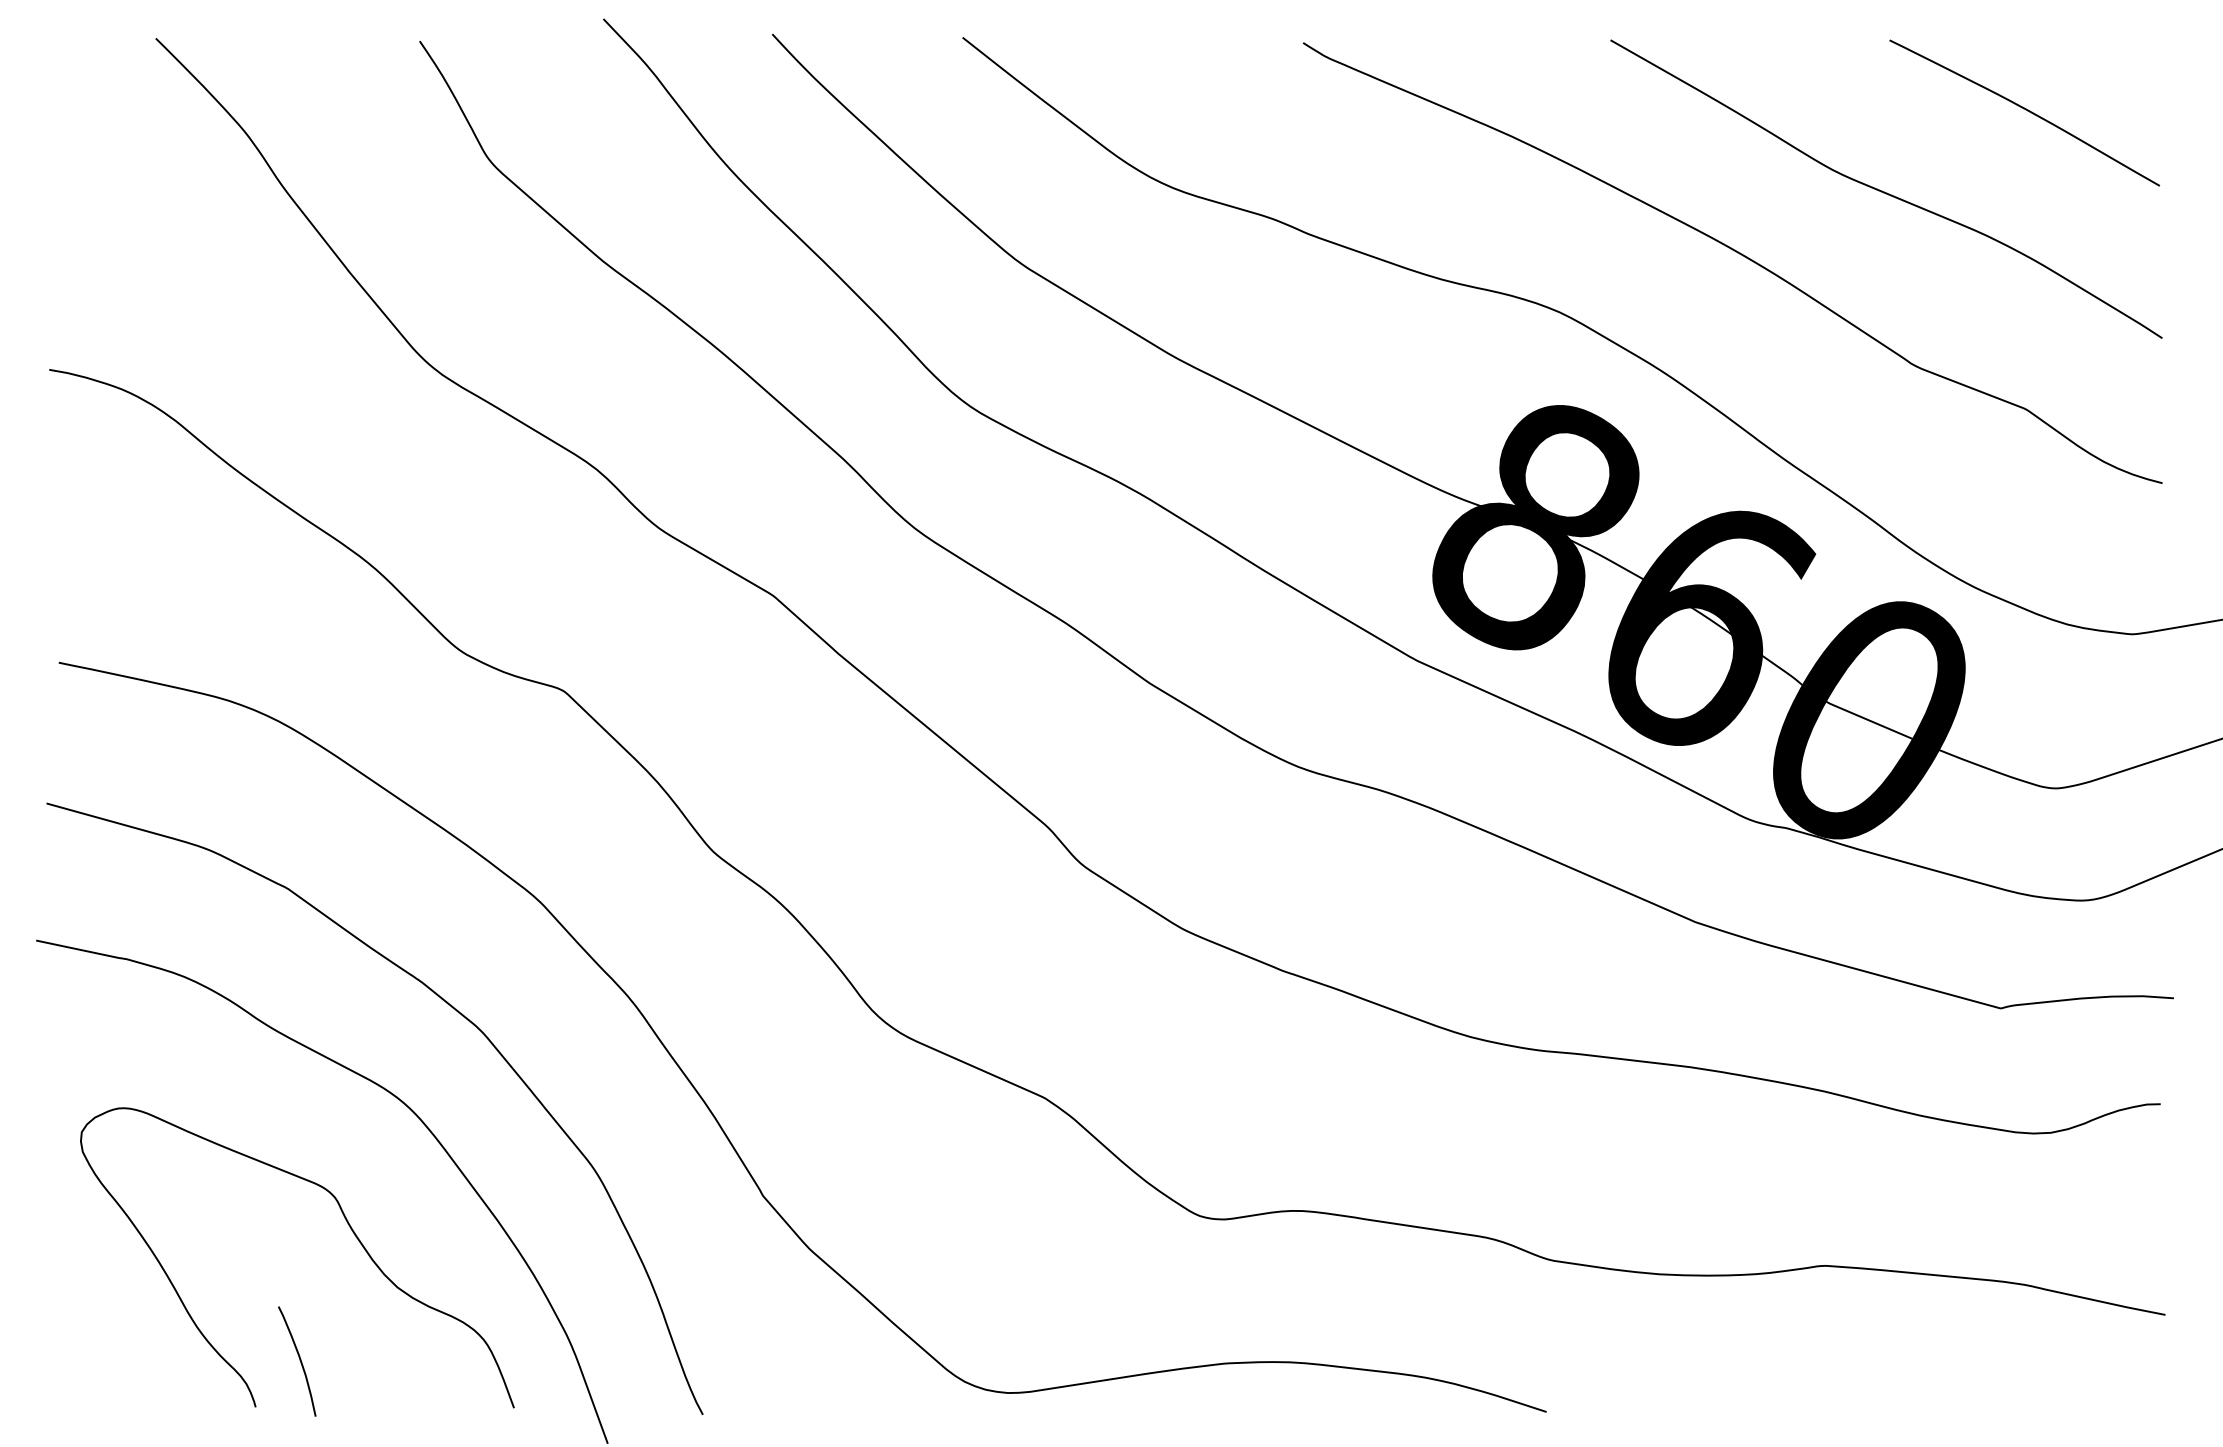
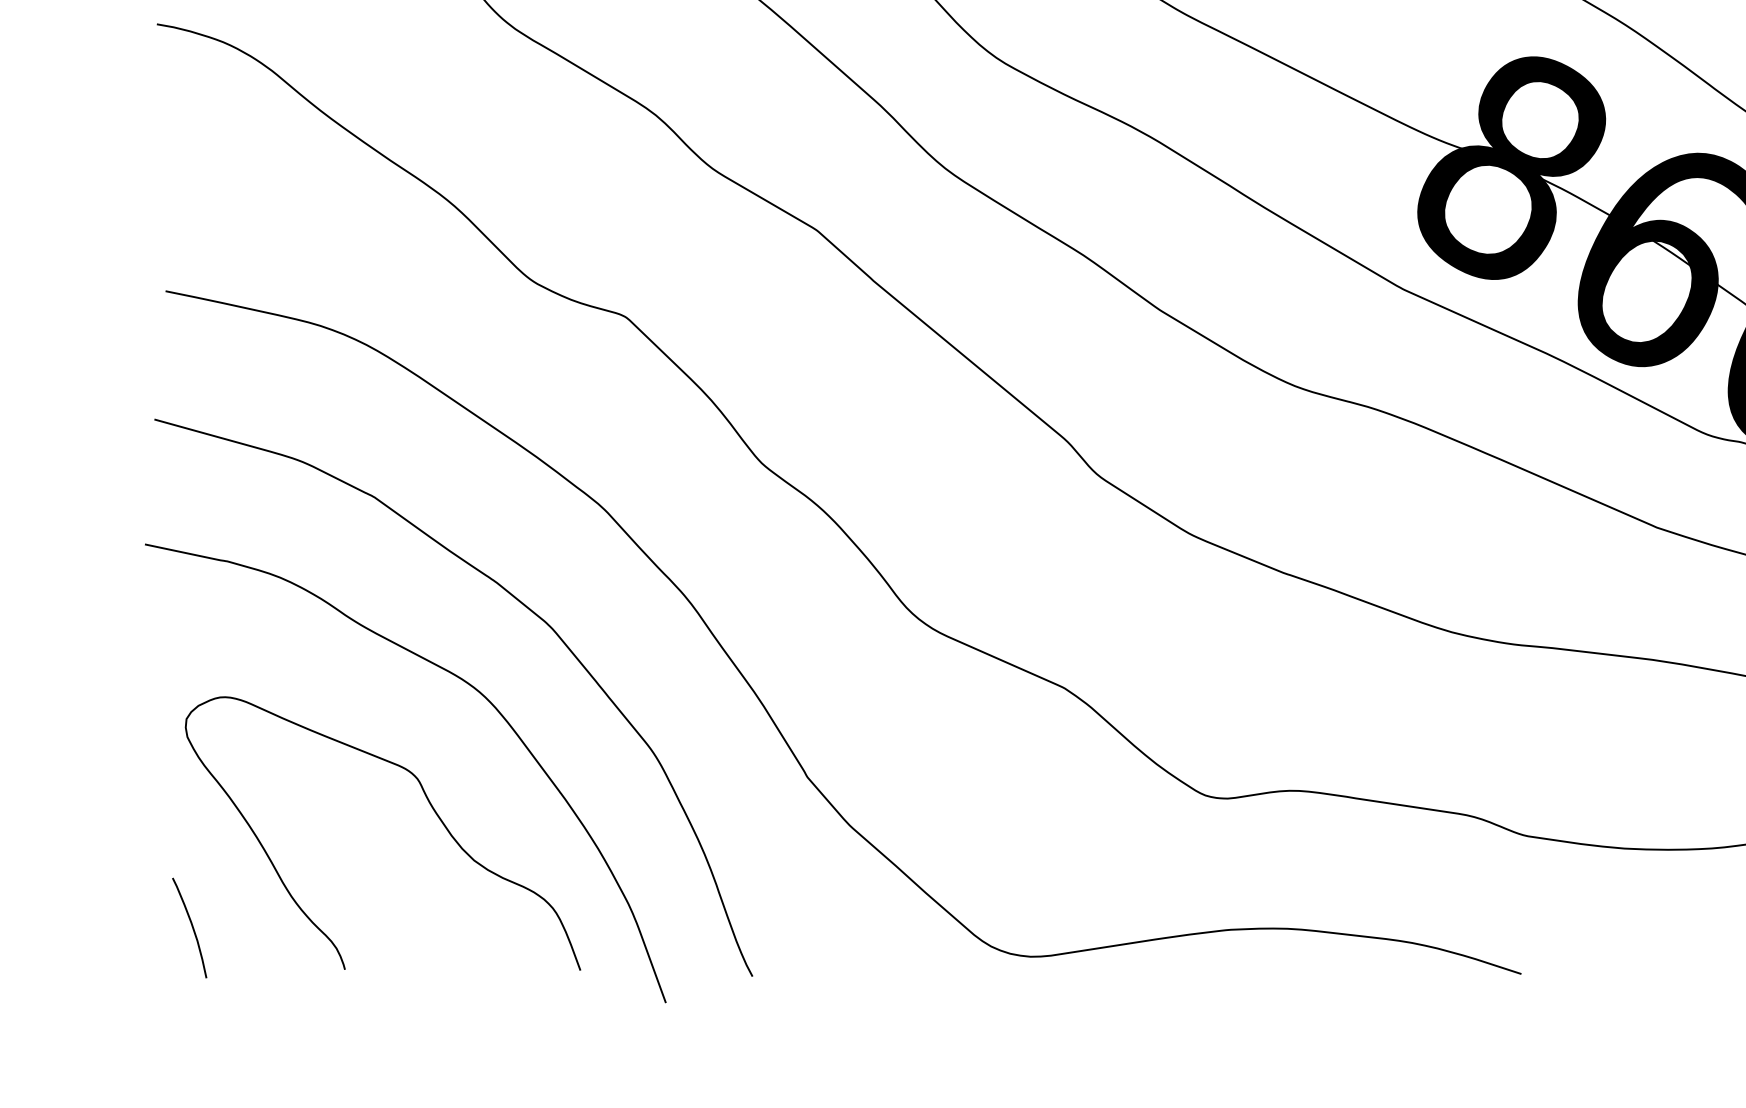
curve: (299, 1360) -> (191, 927), moved

